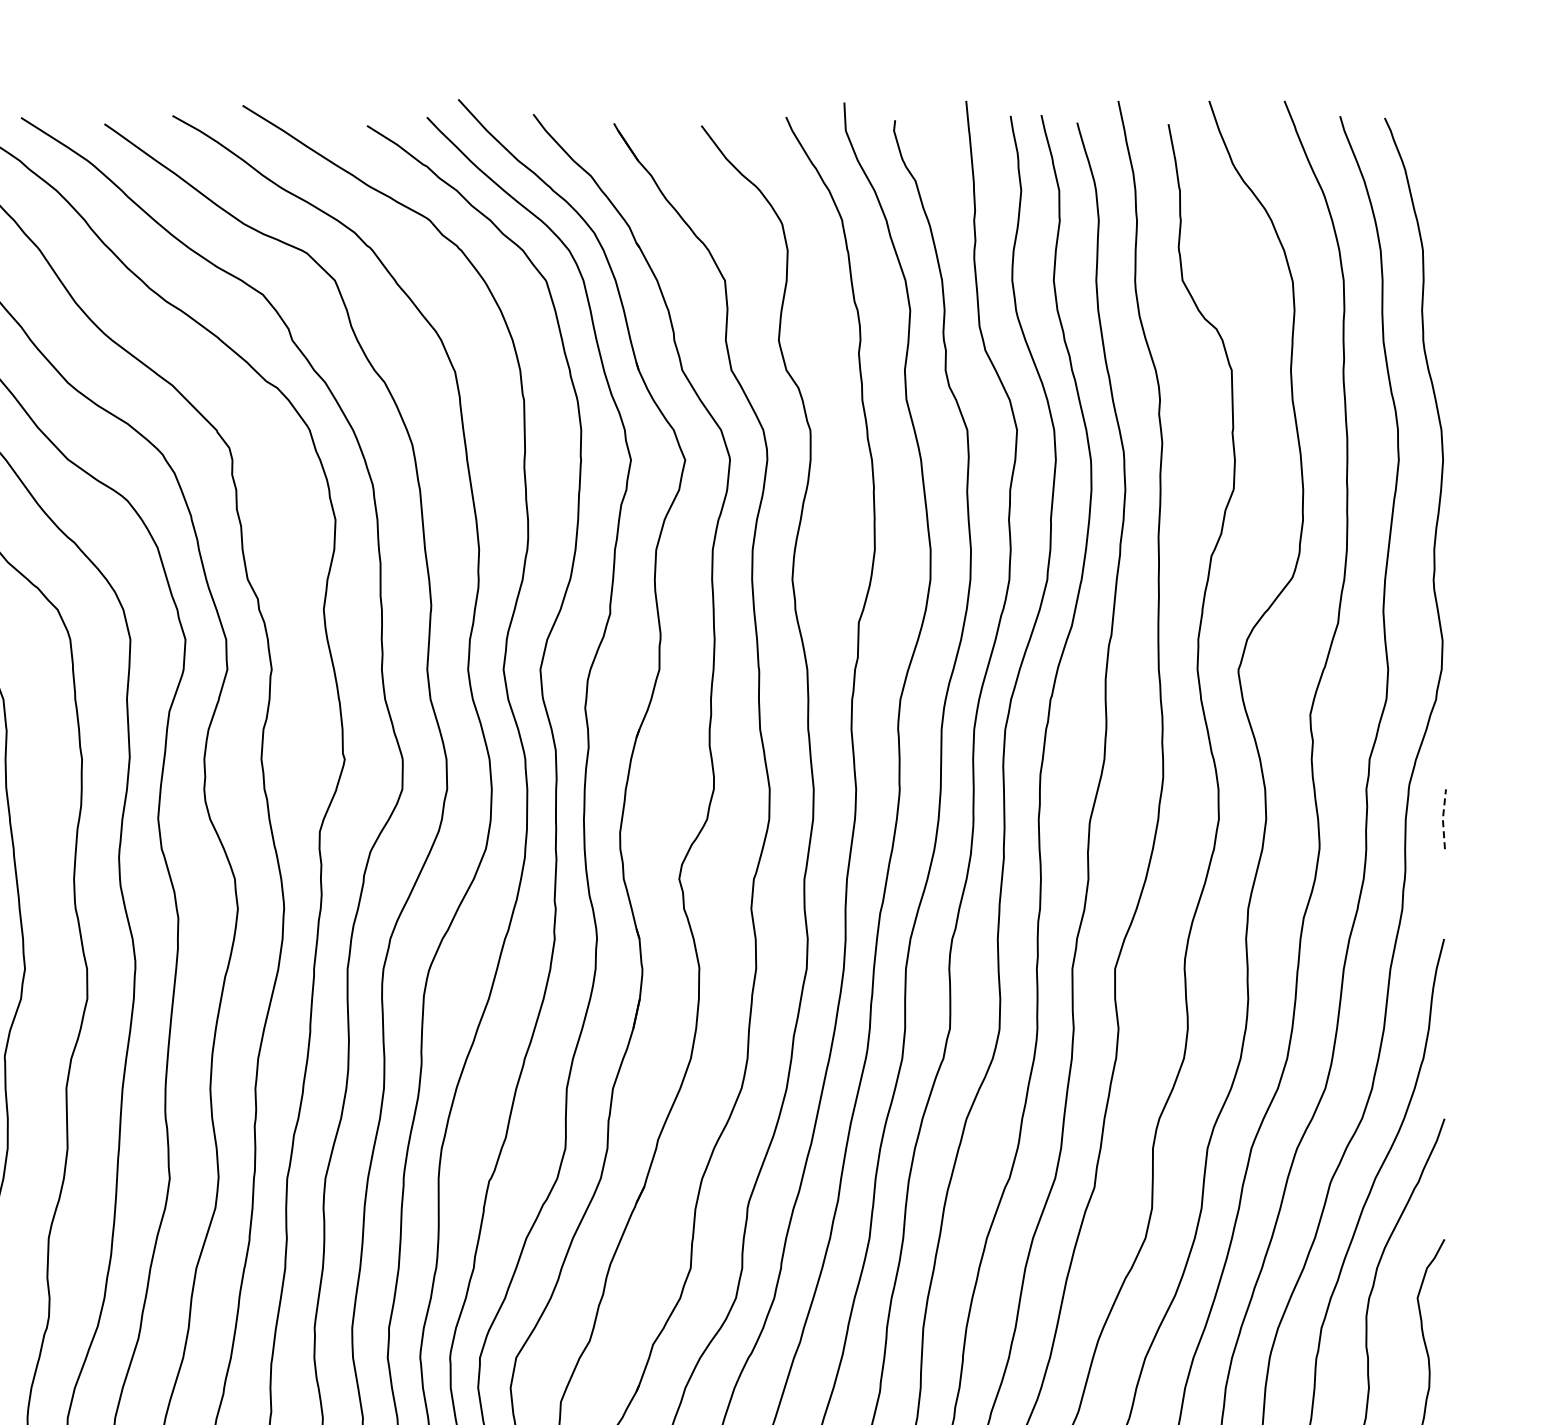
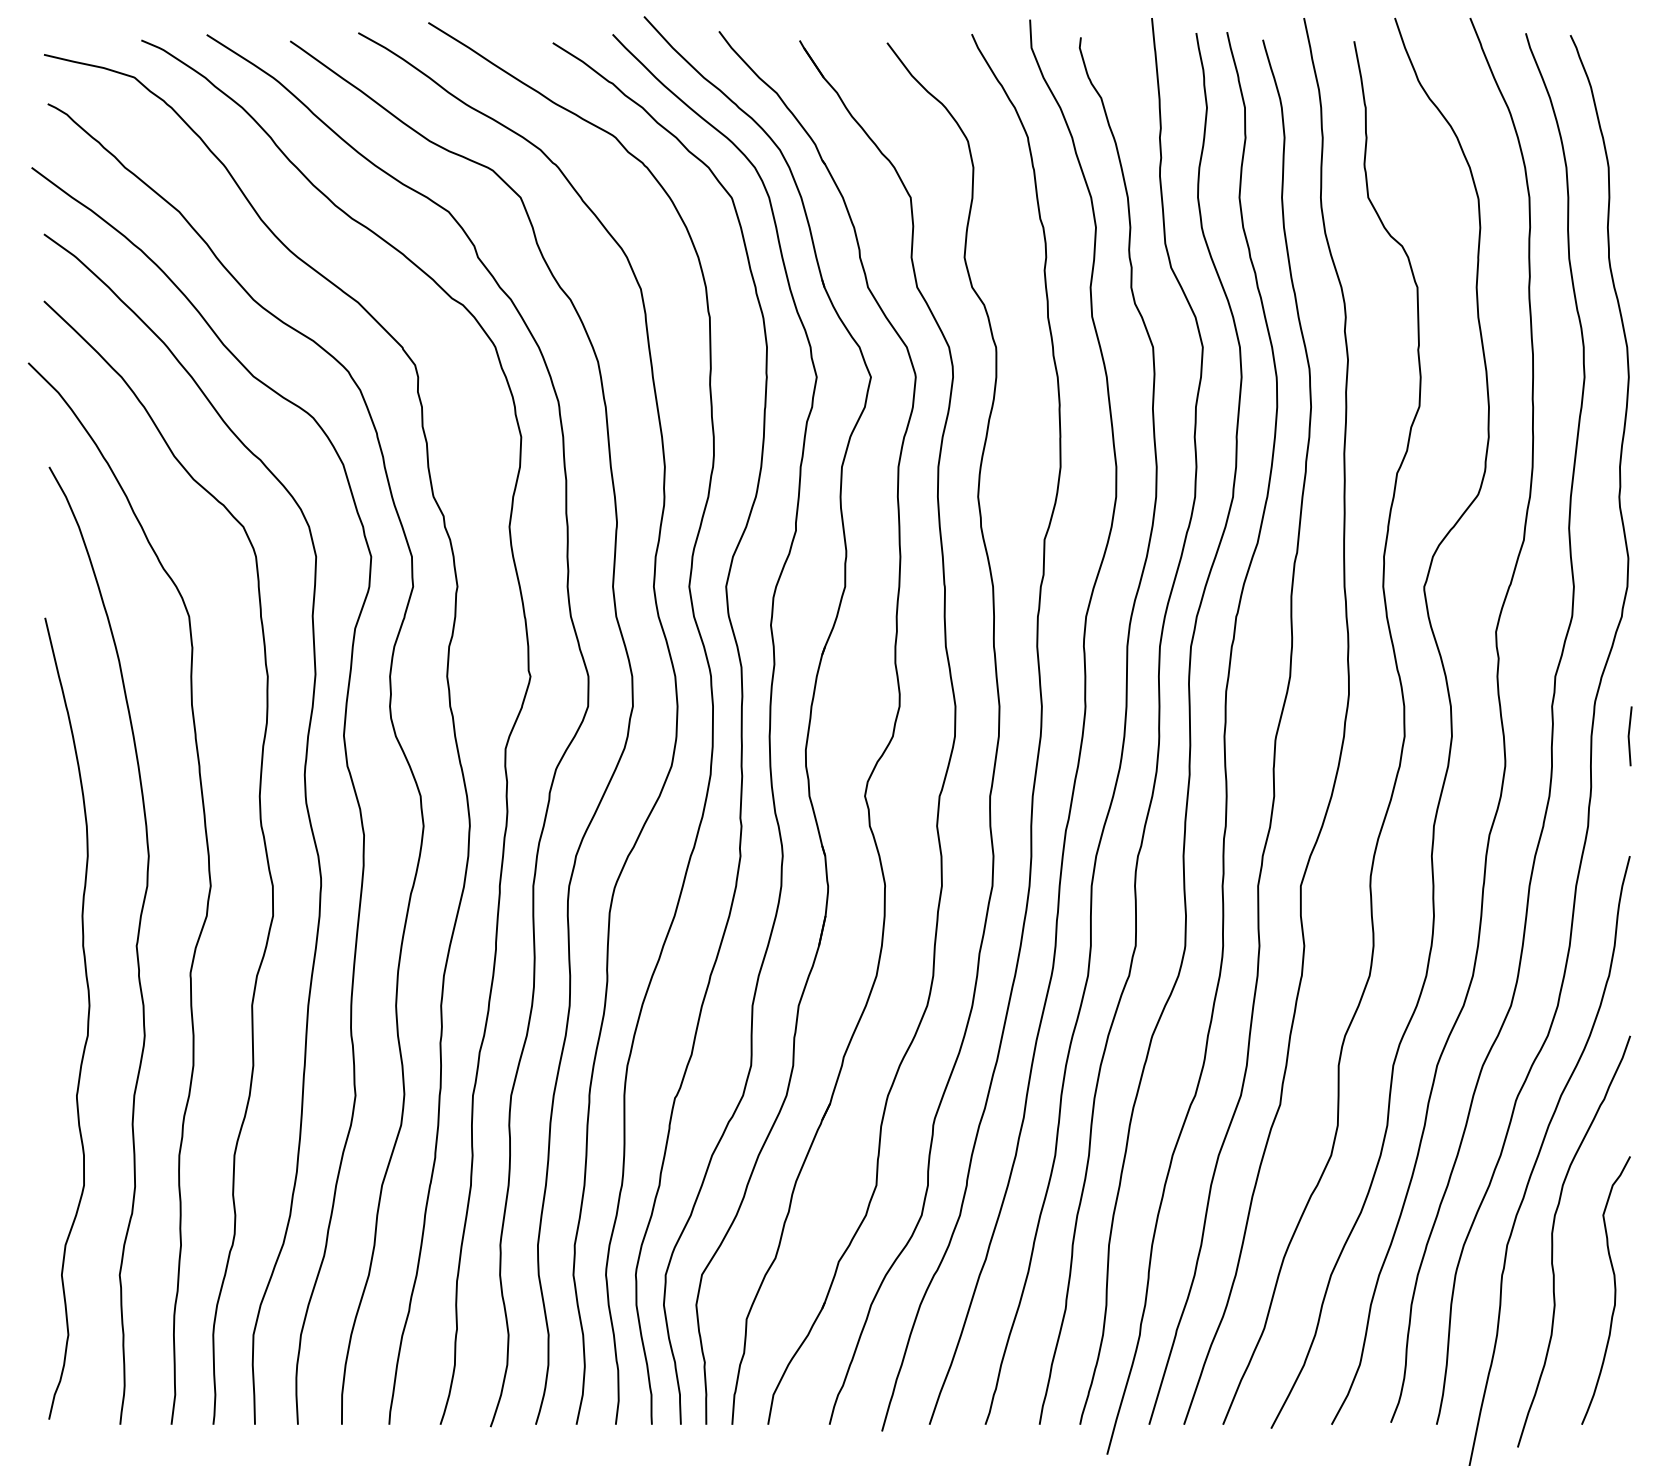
line: (1442, 819) -> (1628, 736), dashed -> solid

